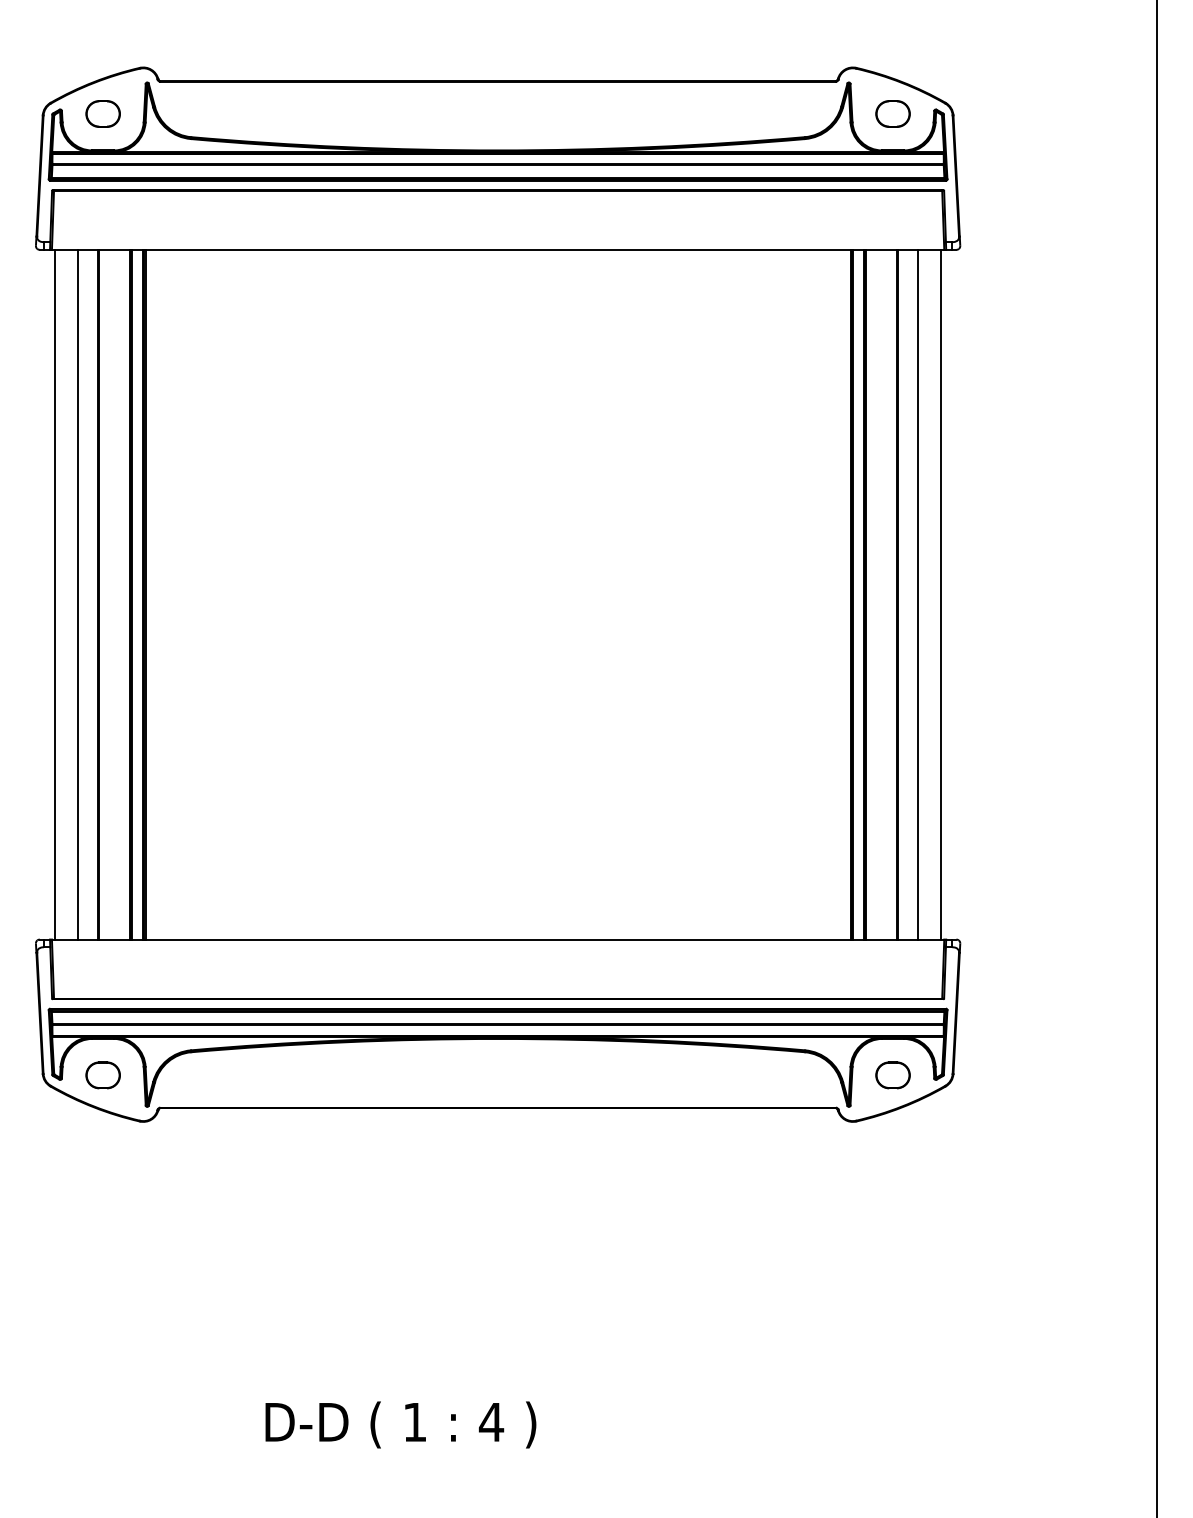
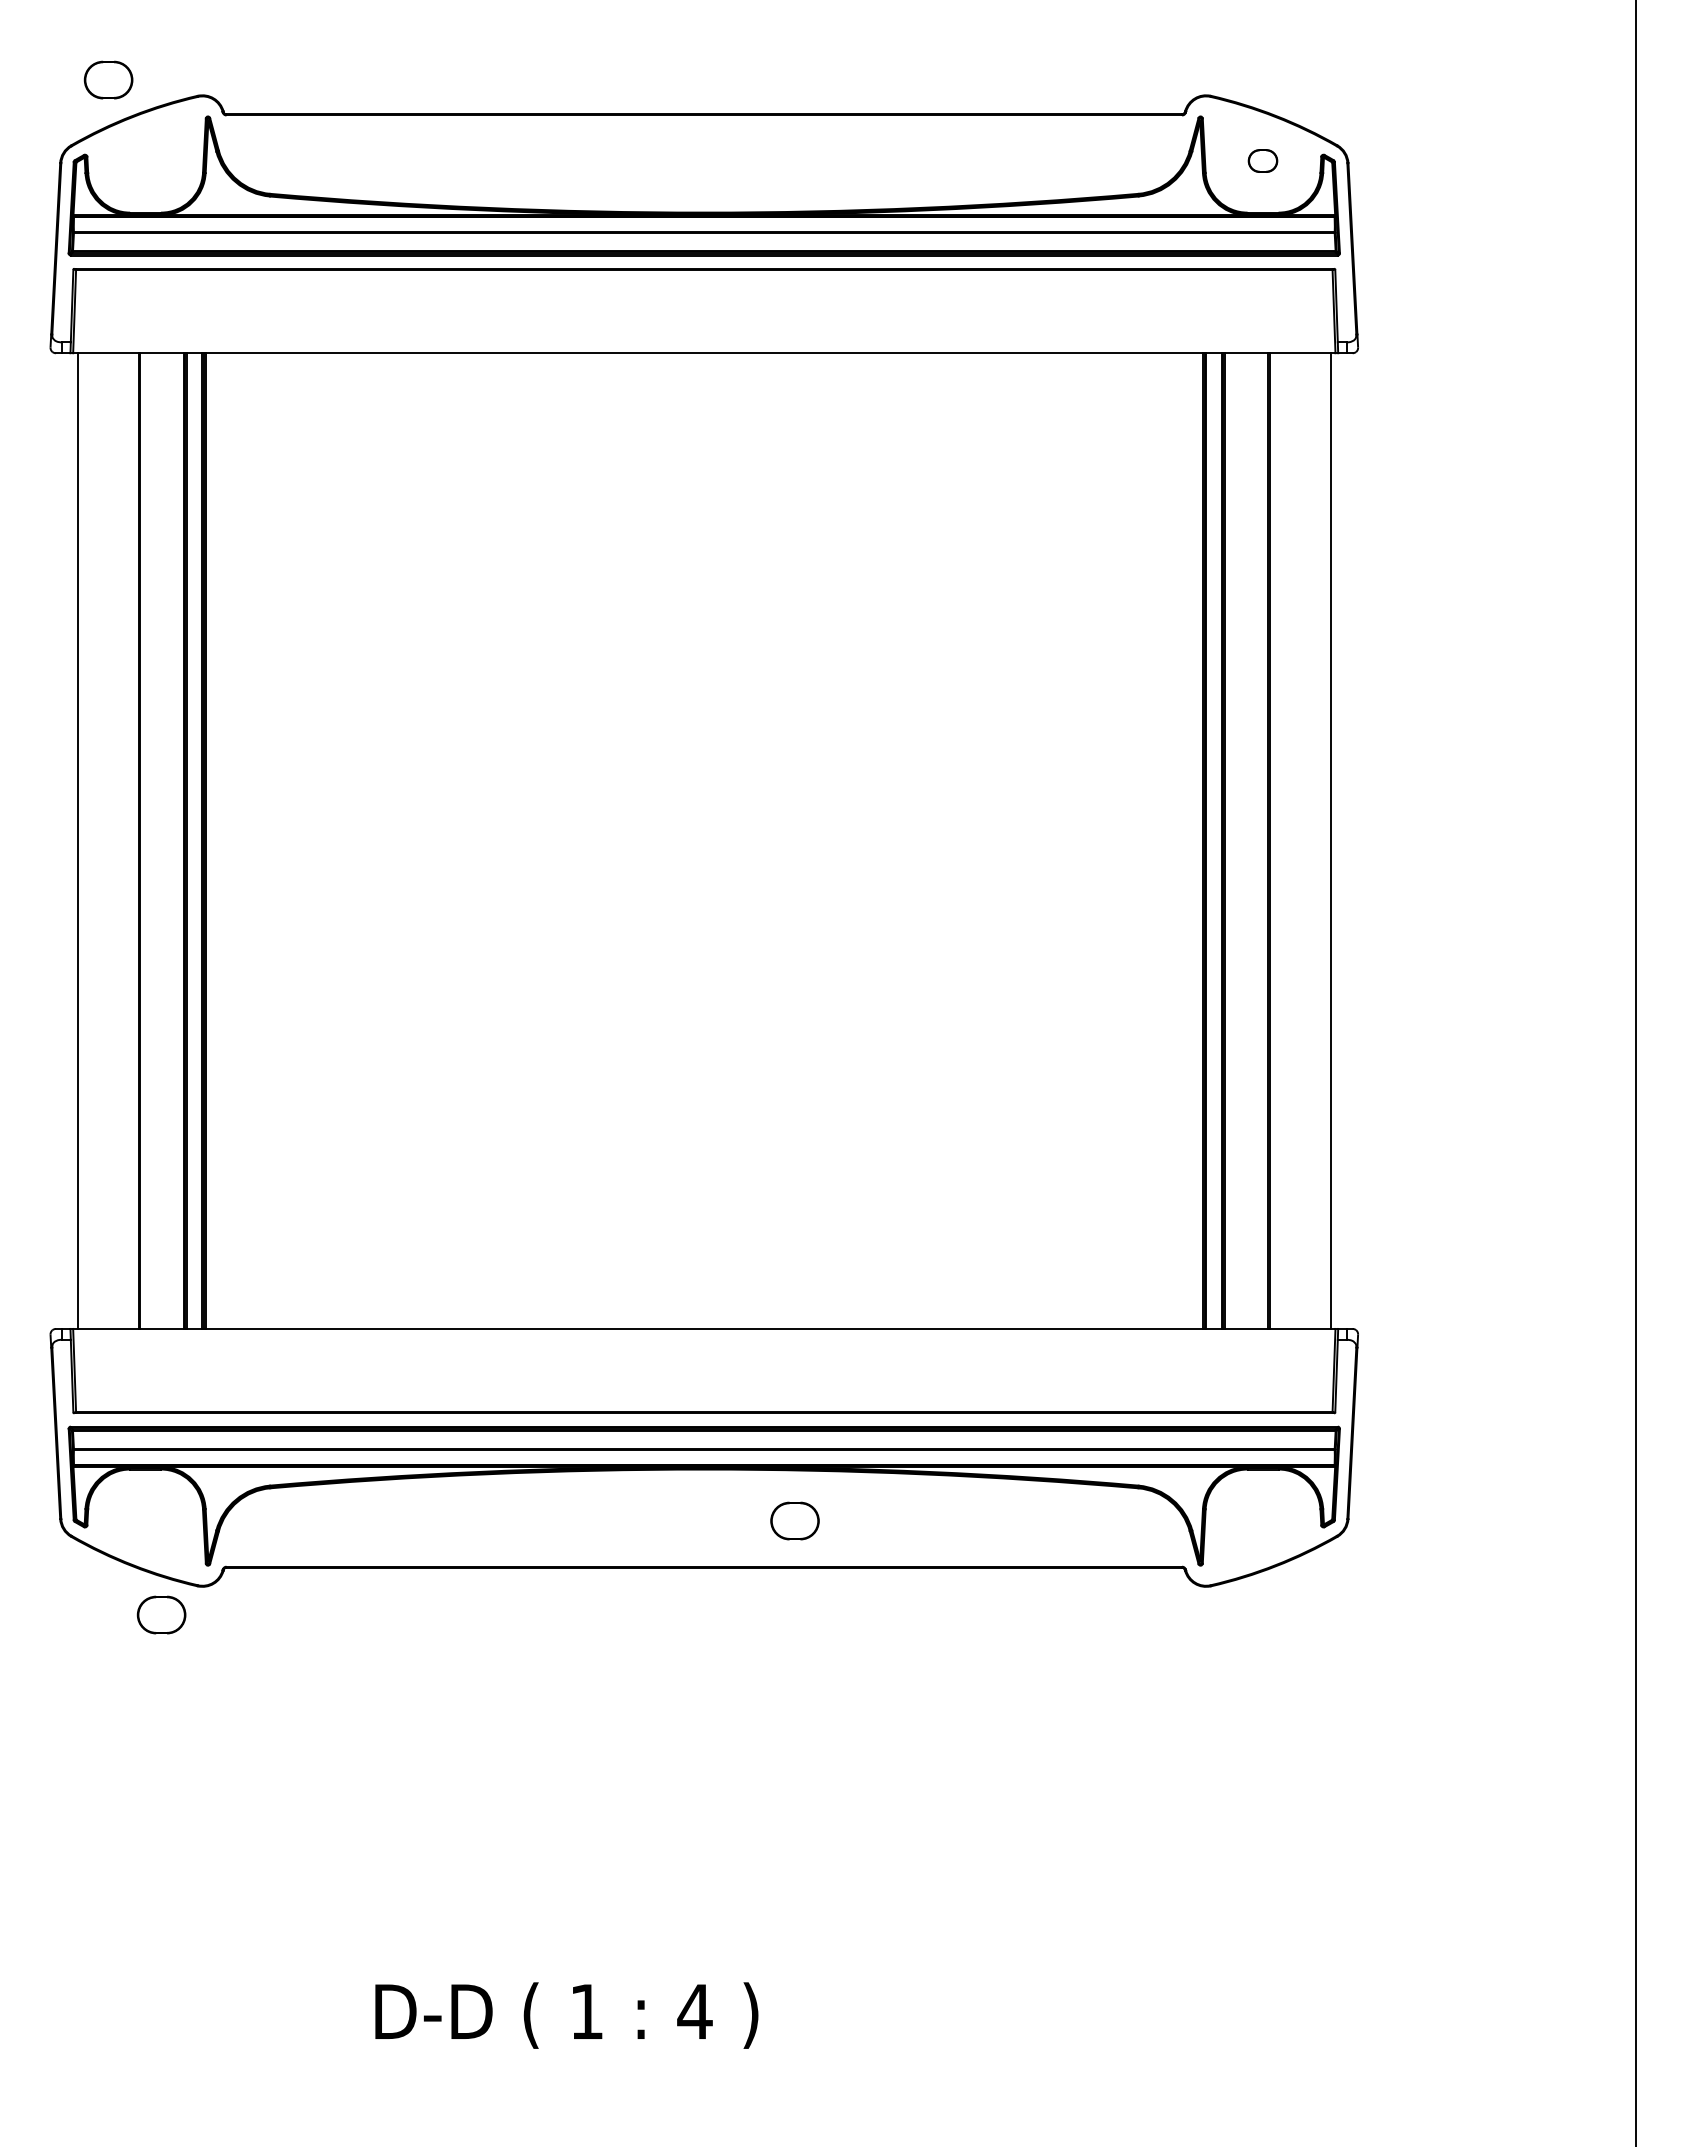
part: (103, 113) -> (108, 79), moved
part: (892, 113) -> (1262, 160), size x0.6
line: (78, 594) -> (110, 840), removed
line: (918, 594) -> (1298, 840), removed
part: (103, 1074) -> (161, 1614), moved
part: (892, 1074) -> (794, 1520), moved

